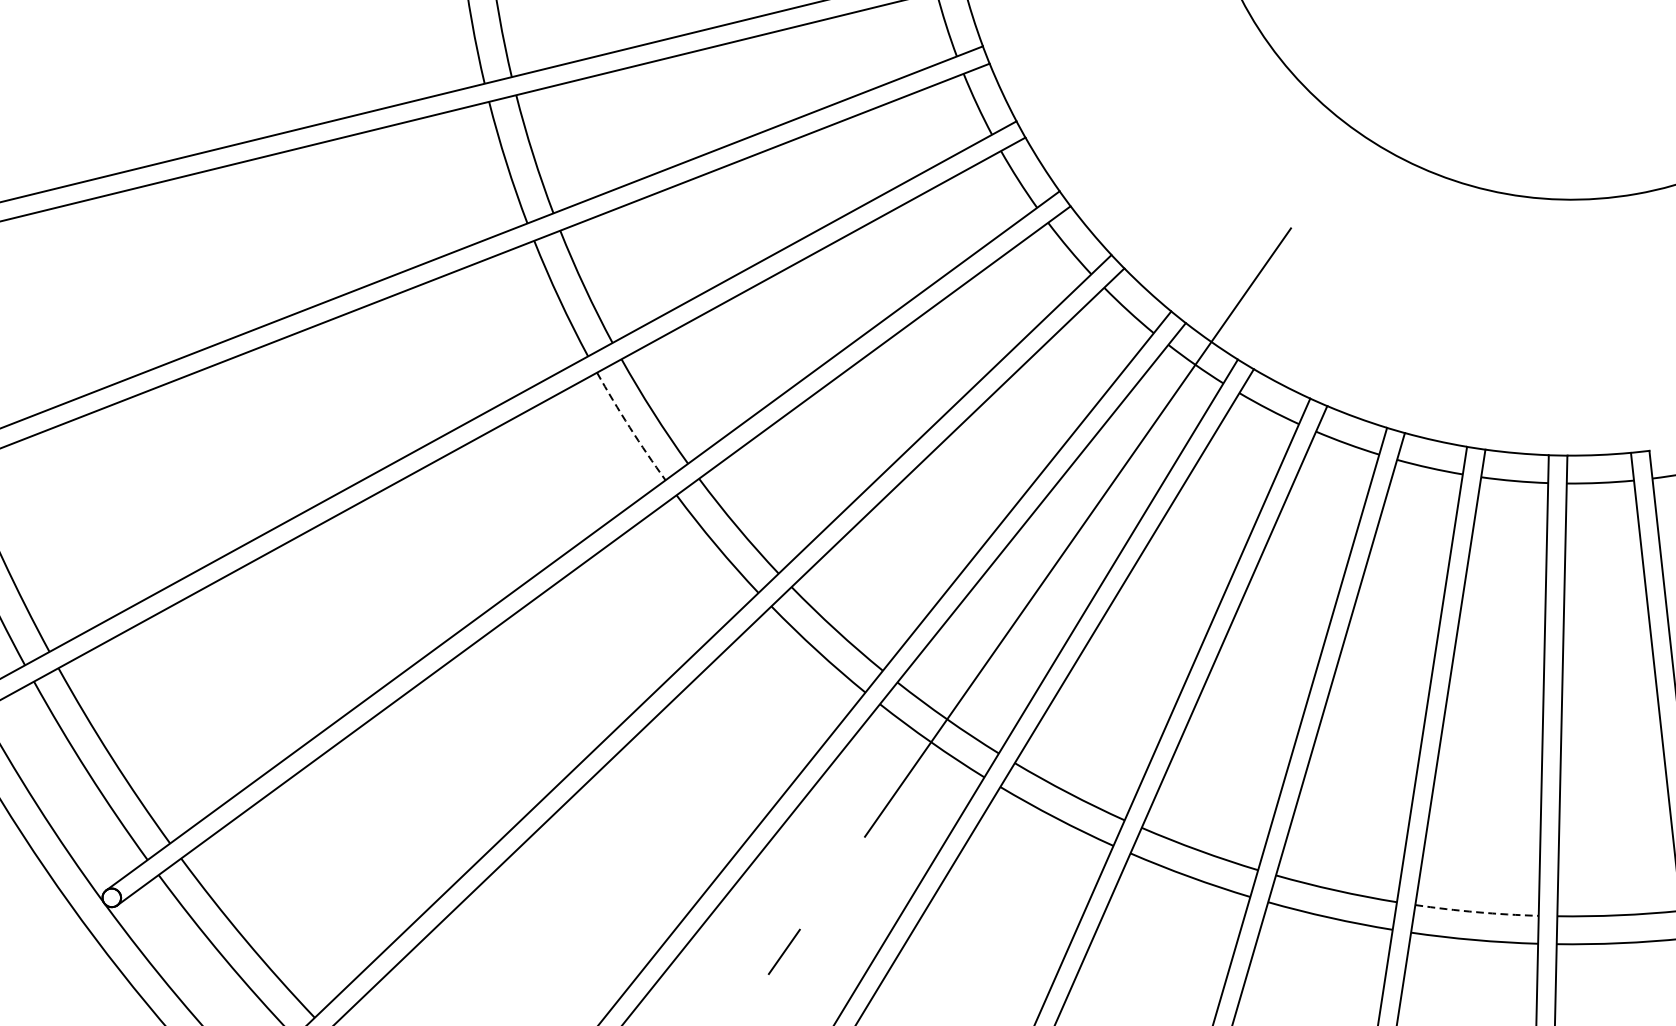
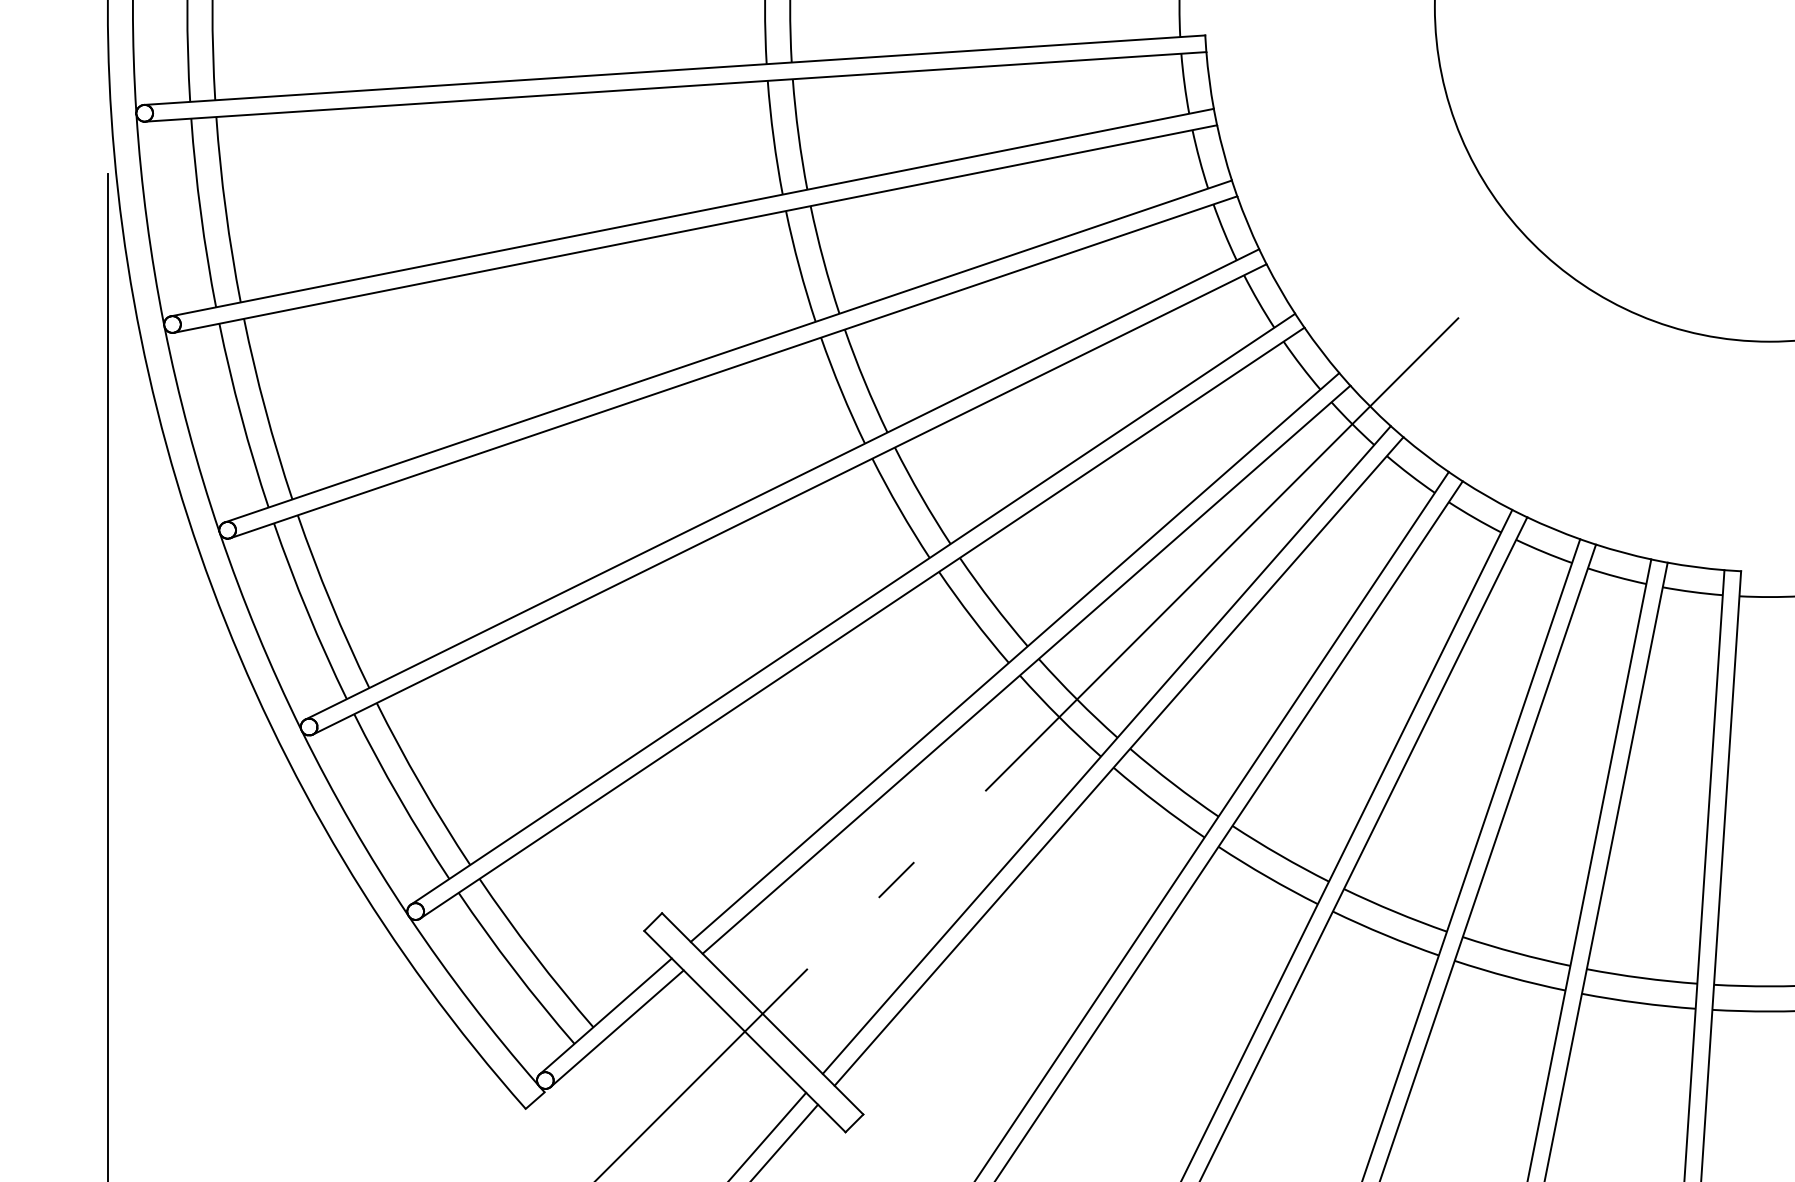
arc: (629, 427) -> (841, 391), dashed -> solid
arc: (1477, 912) -> (1516, 953), dashed -> solid

